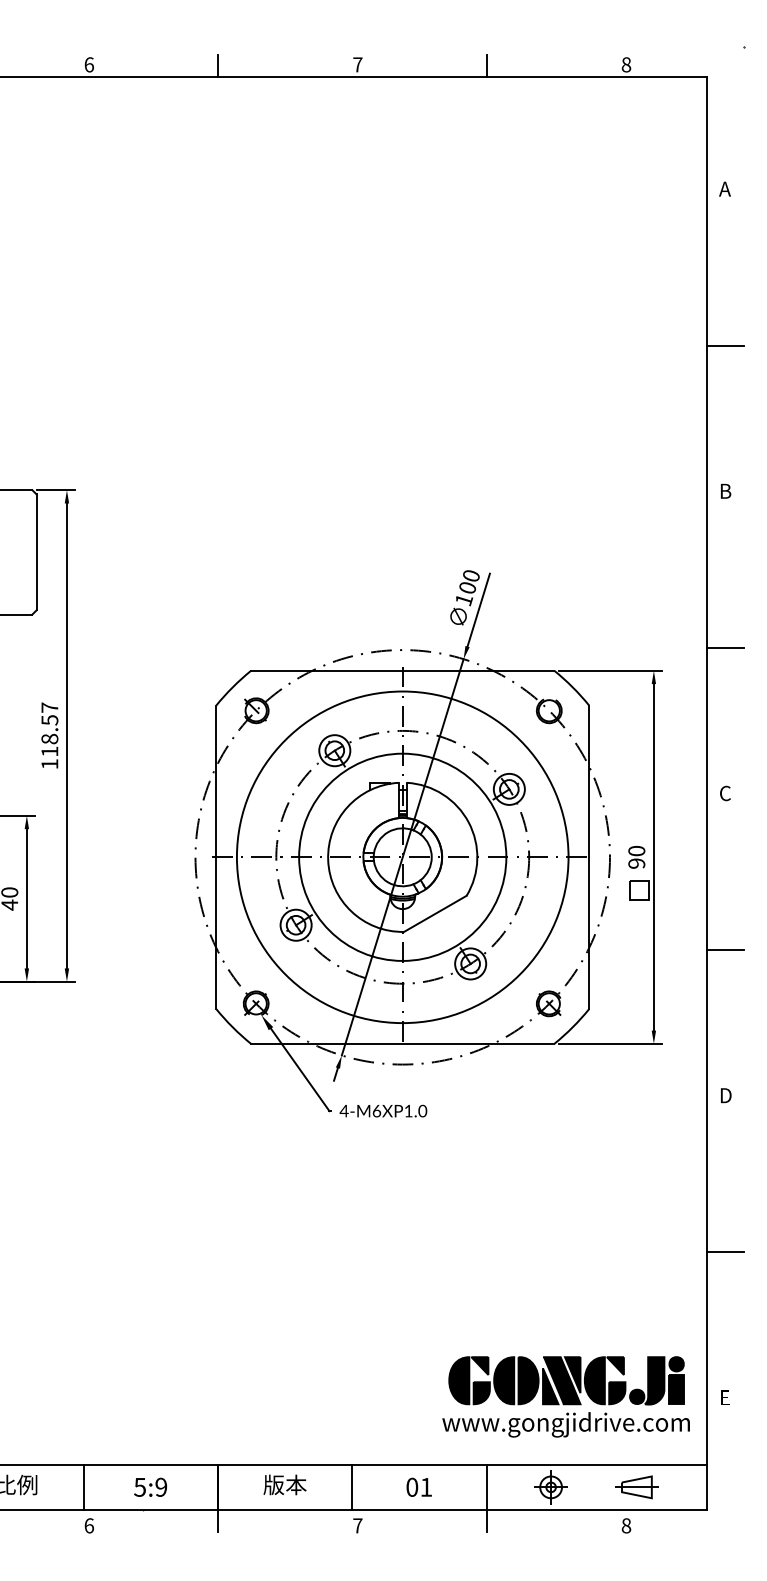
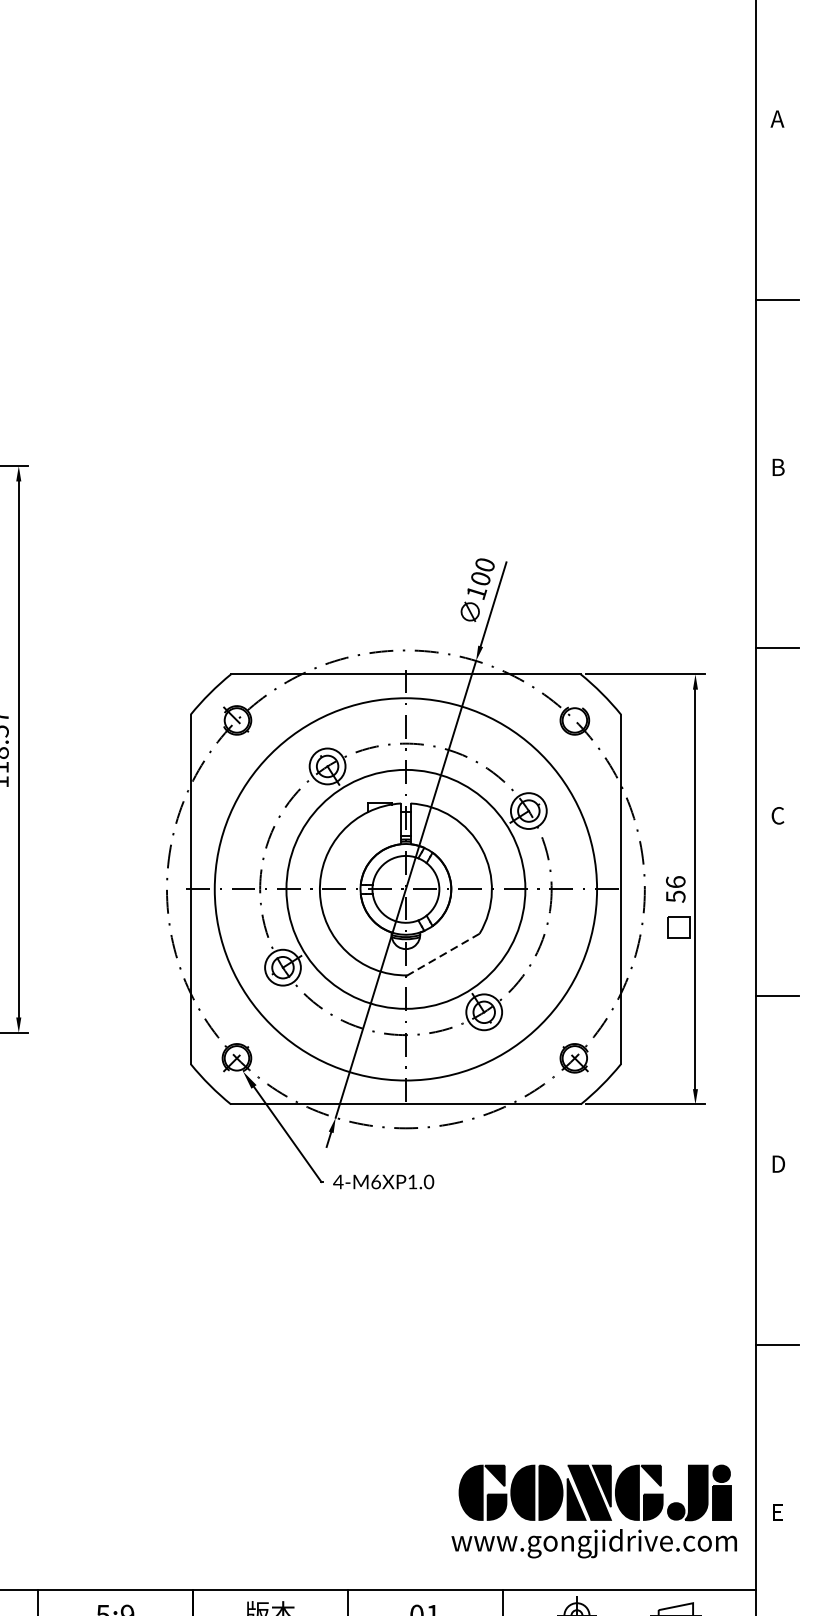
text: (636, 856) -> (675, 888), 90 -> 56
line: (434, 914) -> (442, 955), solid -> dashed

